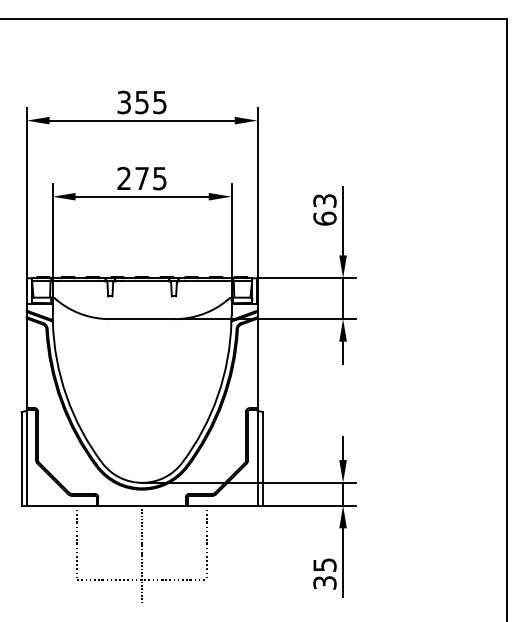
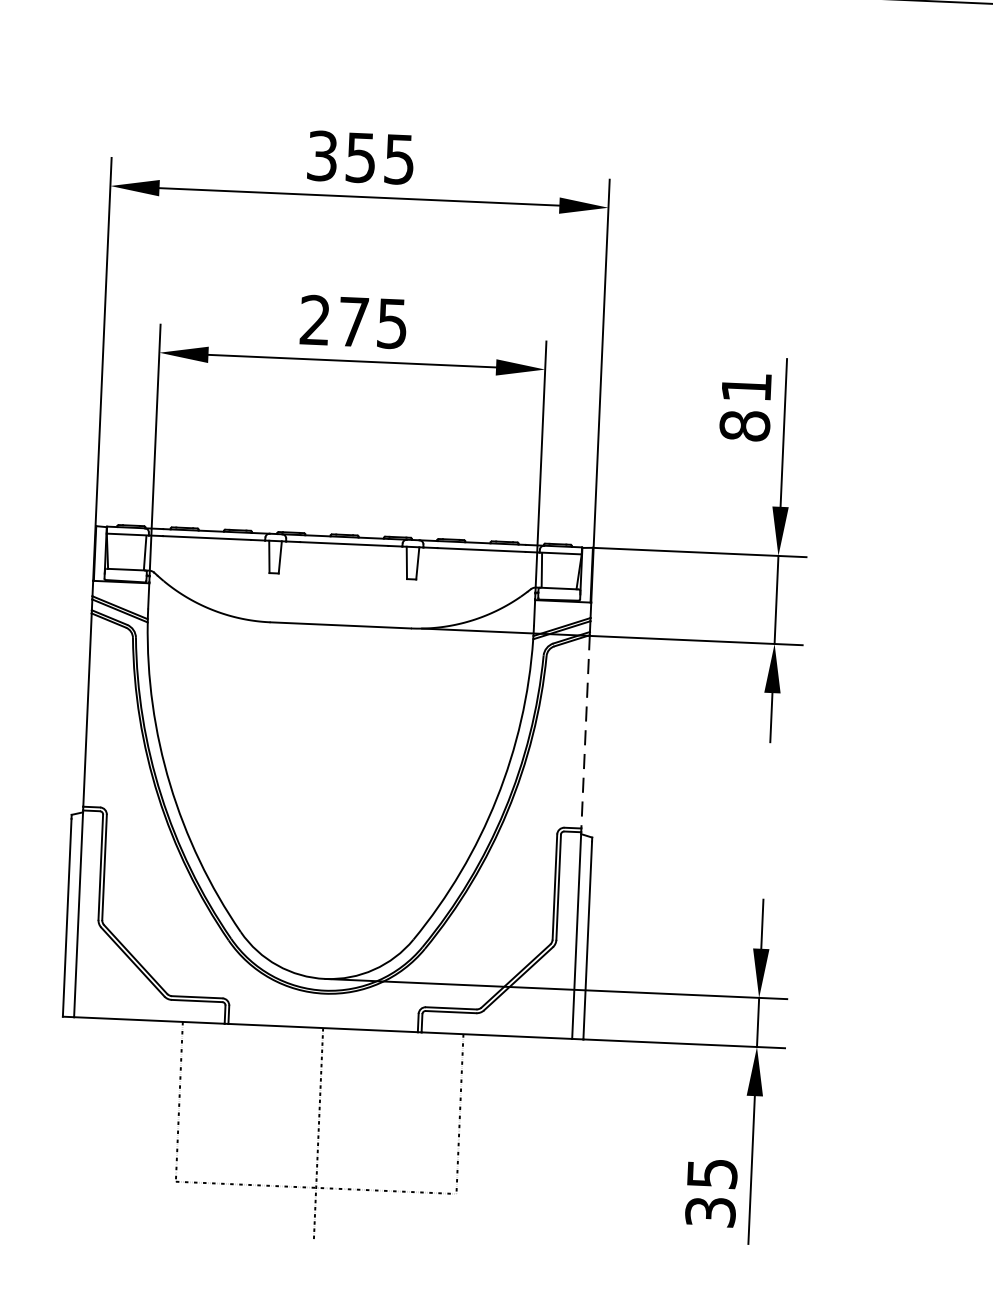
text: (324, 209) -> (744, 405), 63 -> 81
line: (257, 363) -> (585, 732), solid -> dashed

